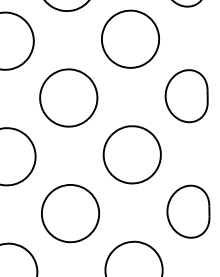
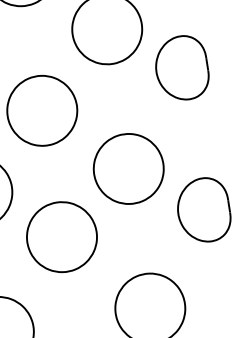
part: (186, 96) -> (181, 68), moved
part: (188, 211) -> (203, 209), moved
part: (70, 213) -> (61, 237), moved

